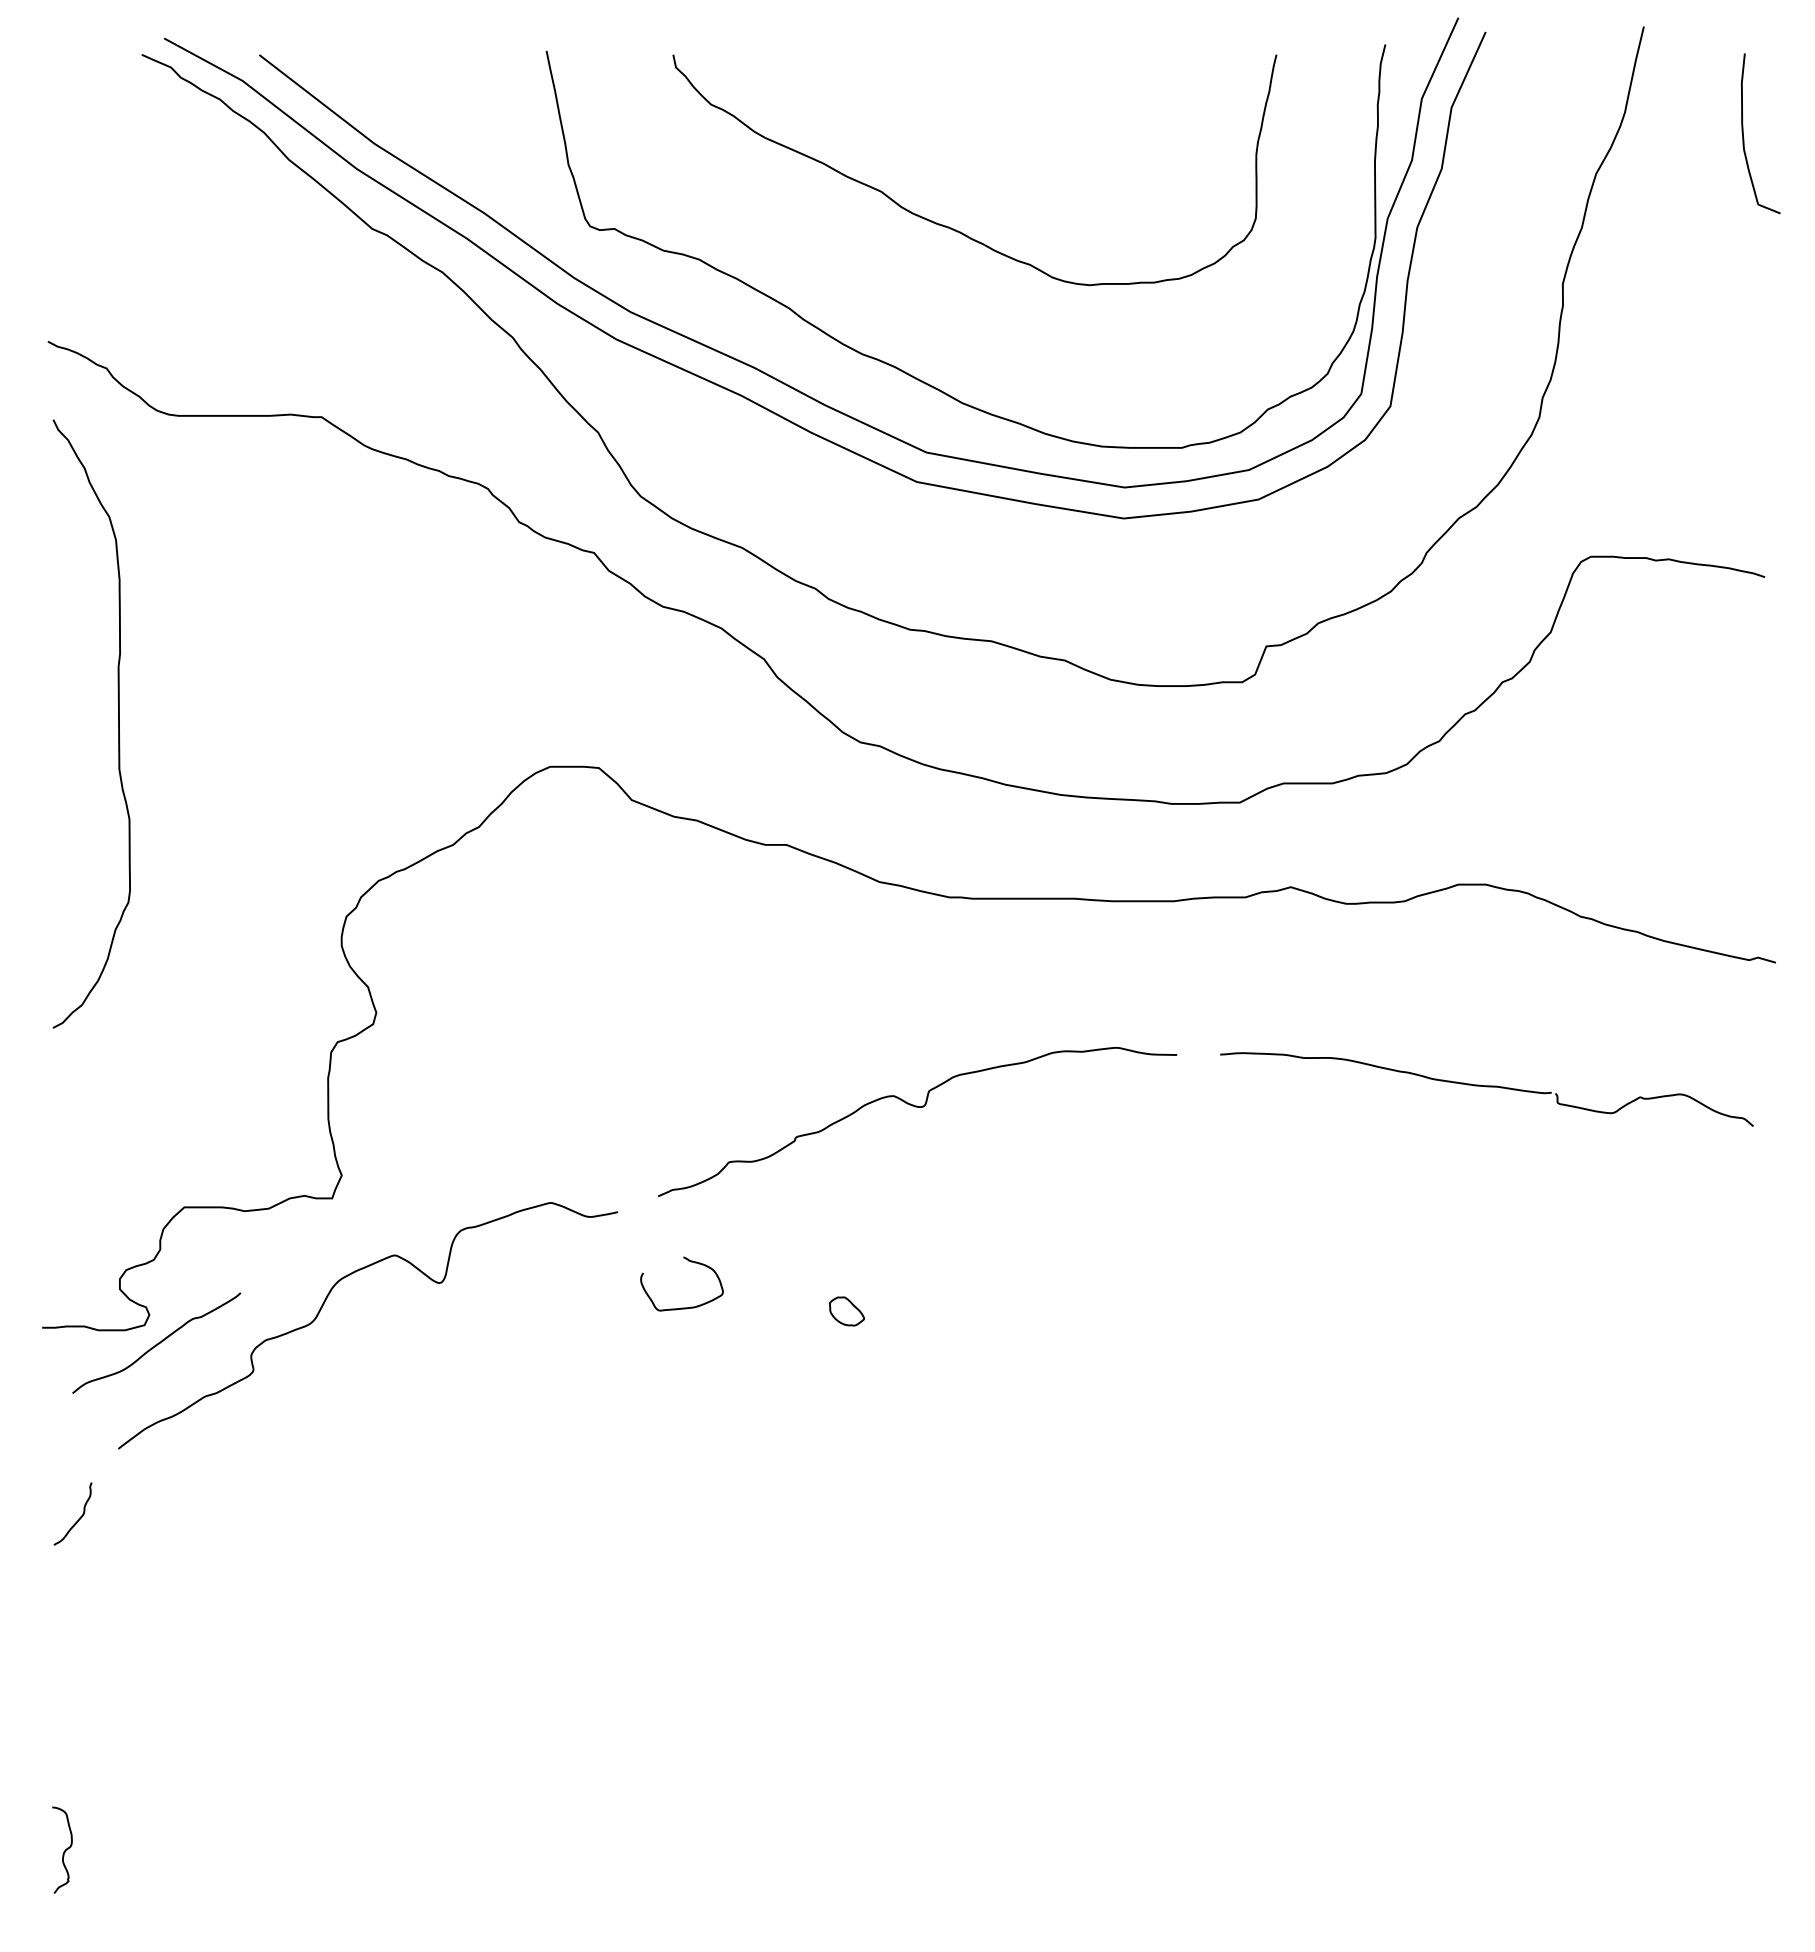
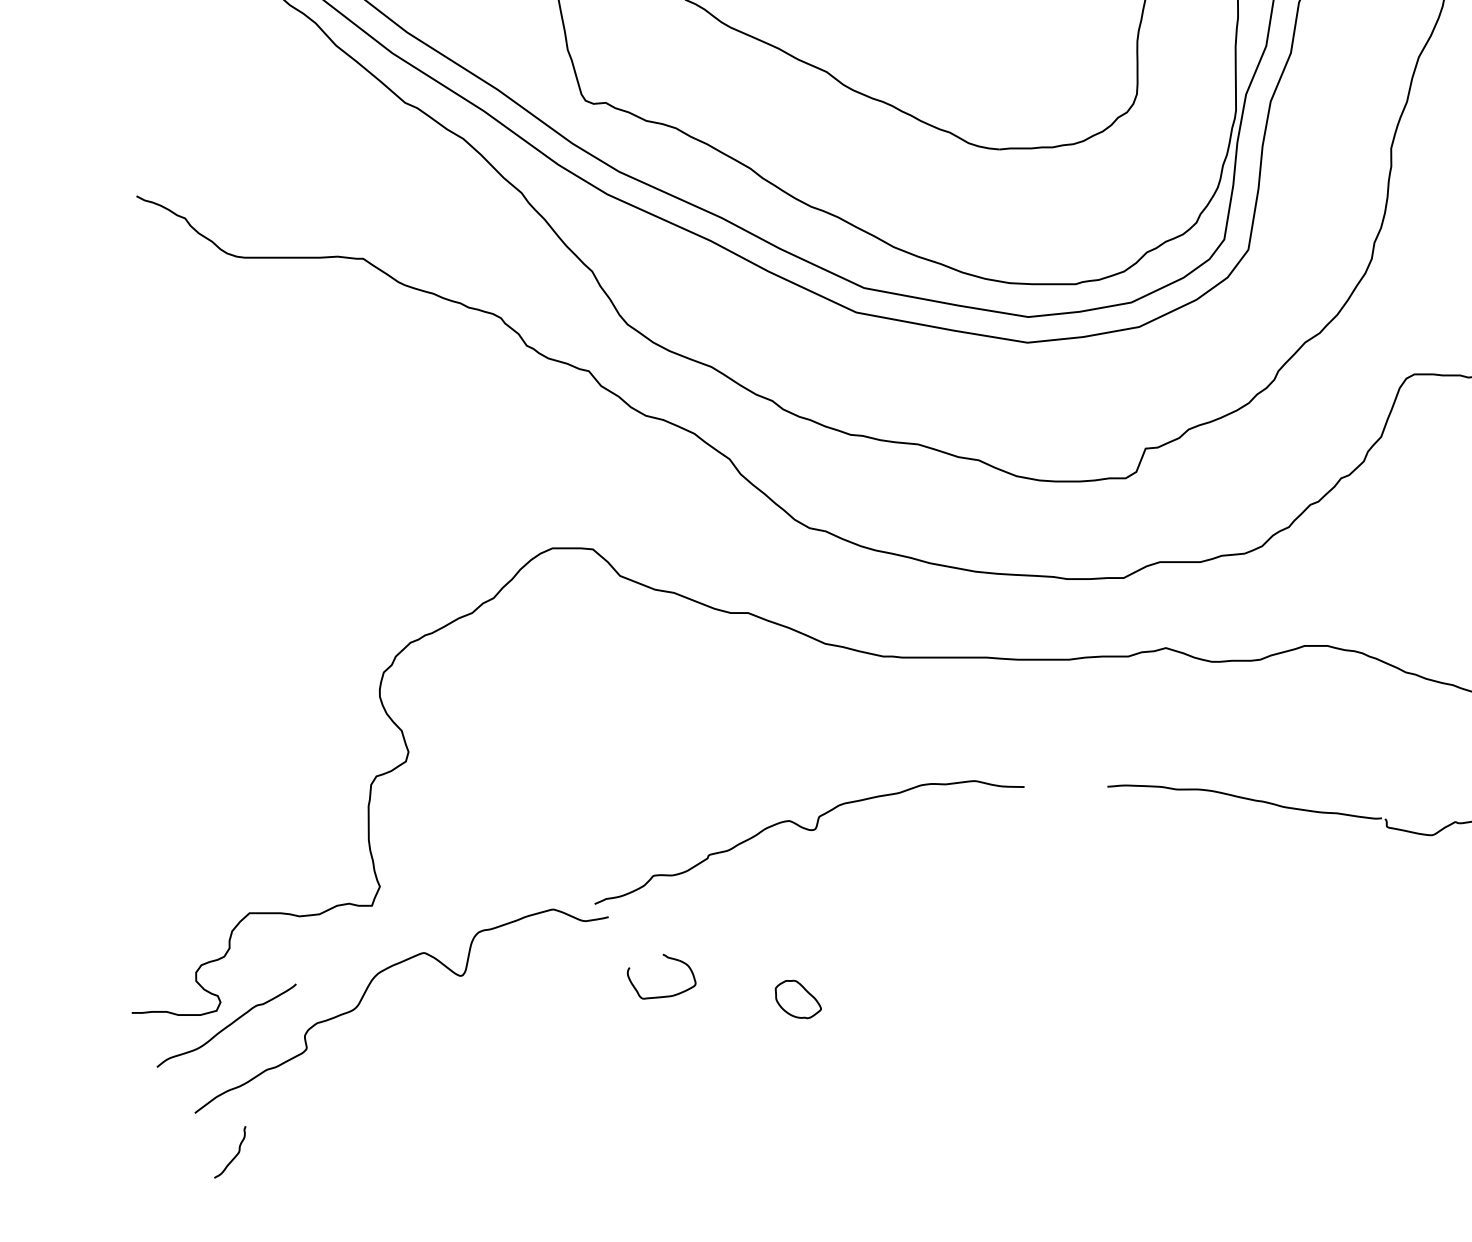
curve: (118, 723) -> (195, 512), removed
curve: (917, 1107) -> (809, 830), moved
part: (846, 1311) -> (797, 999), size x1.6
curve: (78, 1518) -> (234, 1156), moved

